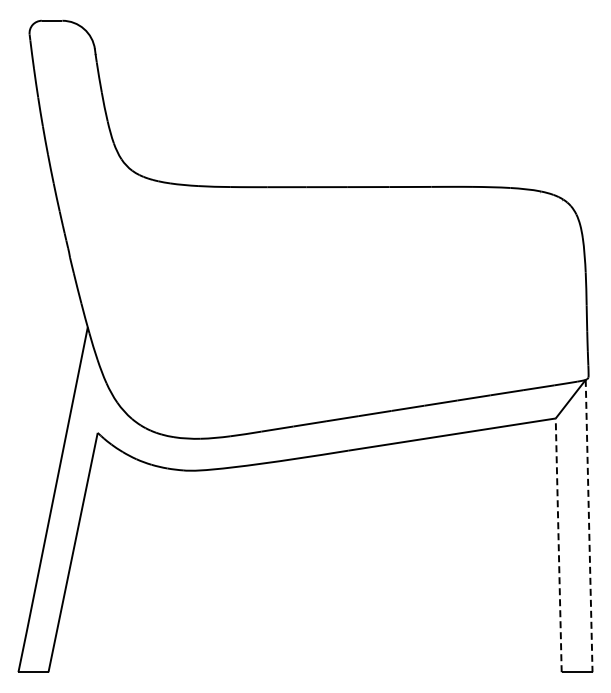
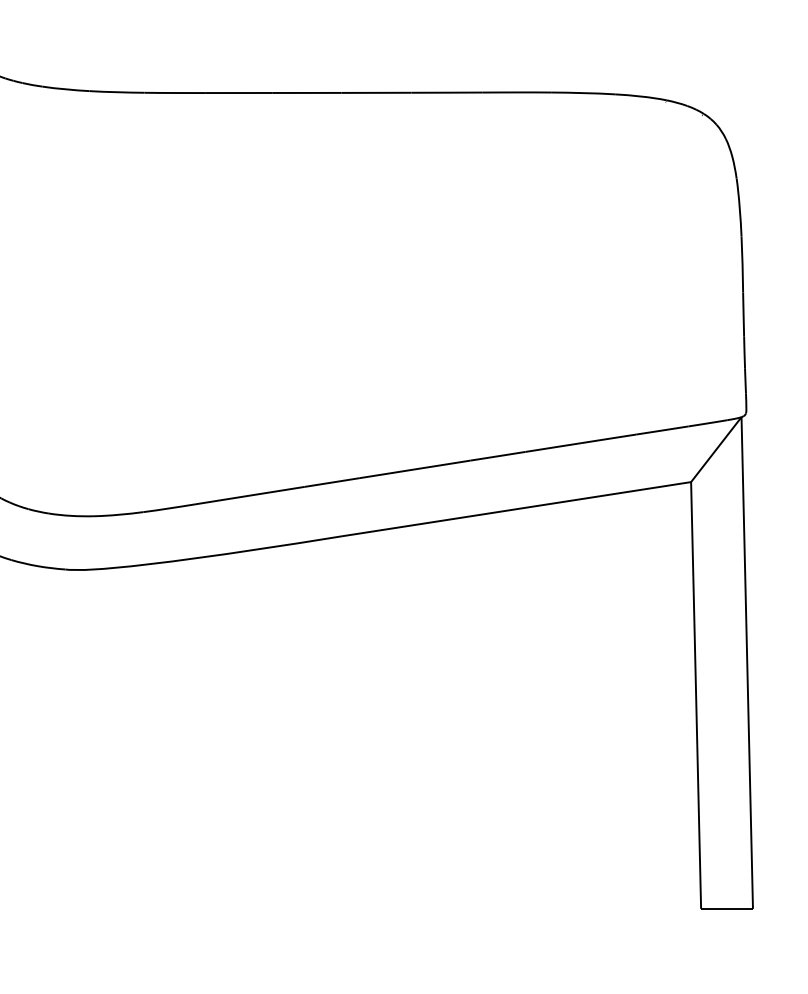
line: (589, 526) -> (747, 663), dashed -> solid
line: (558, 545) -> (695, 695), dashed -> solid

